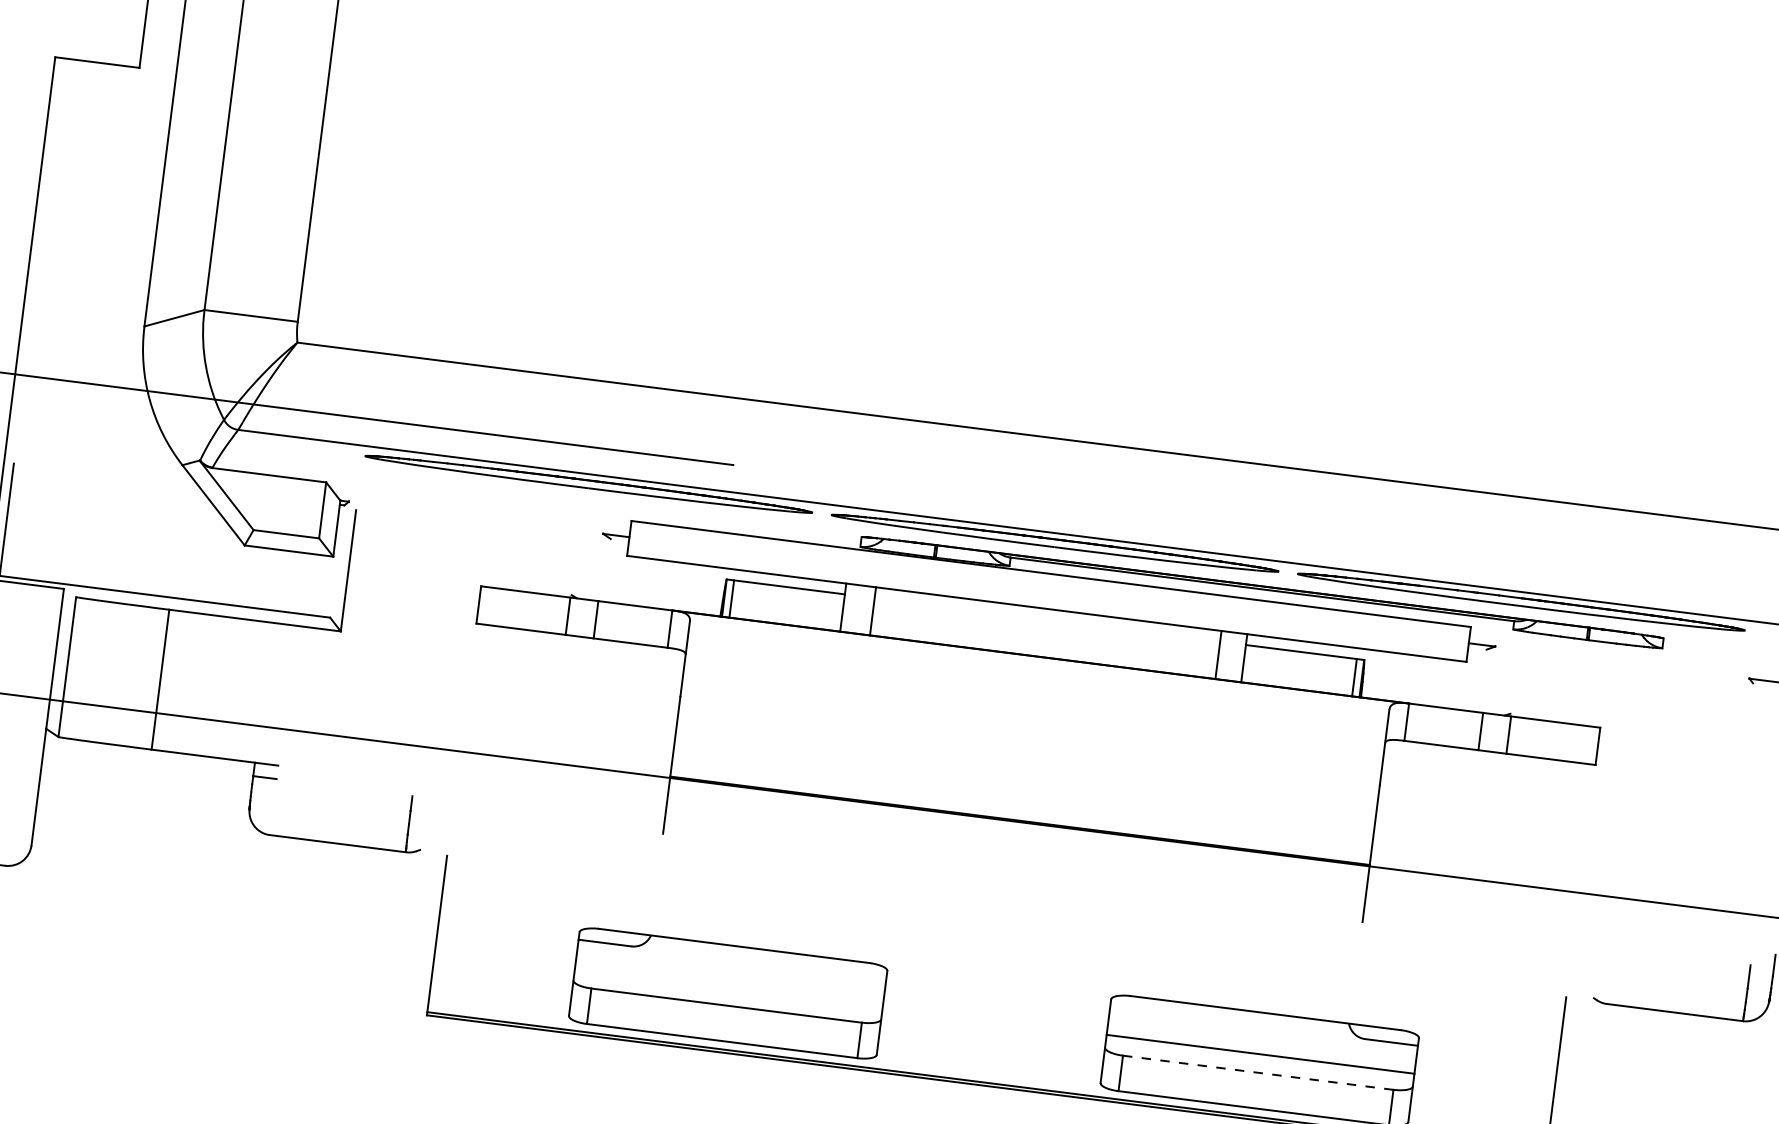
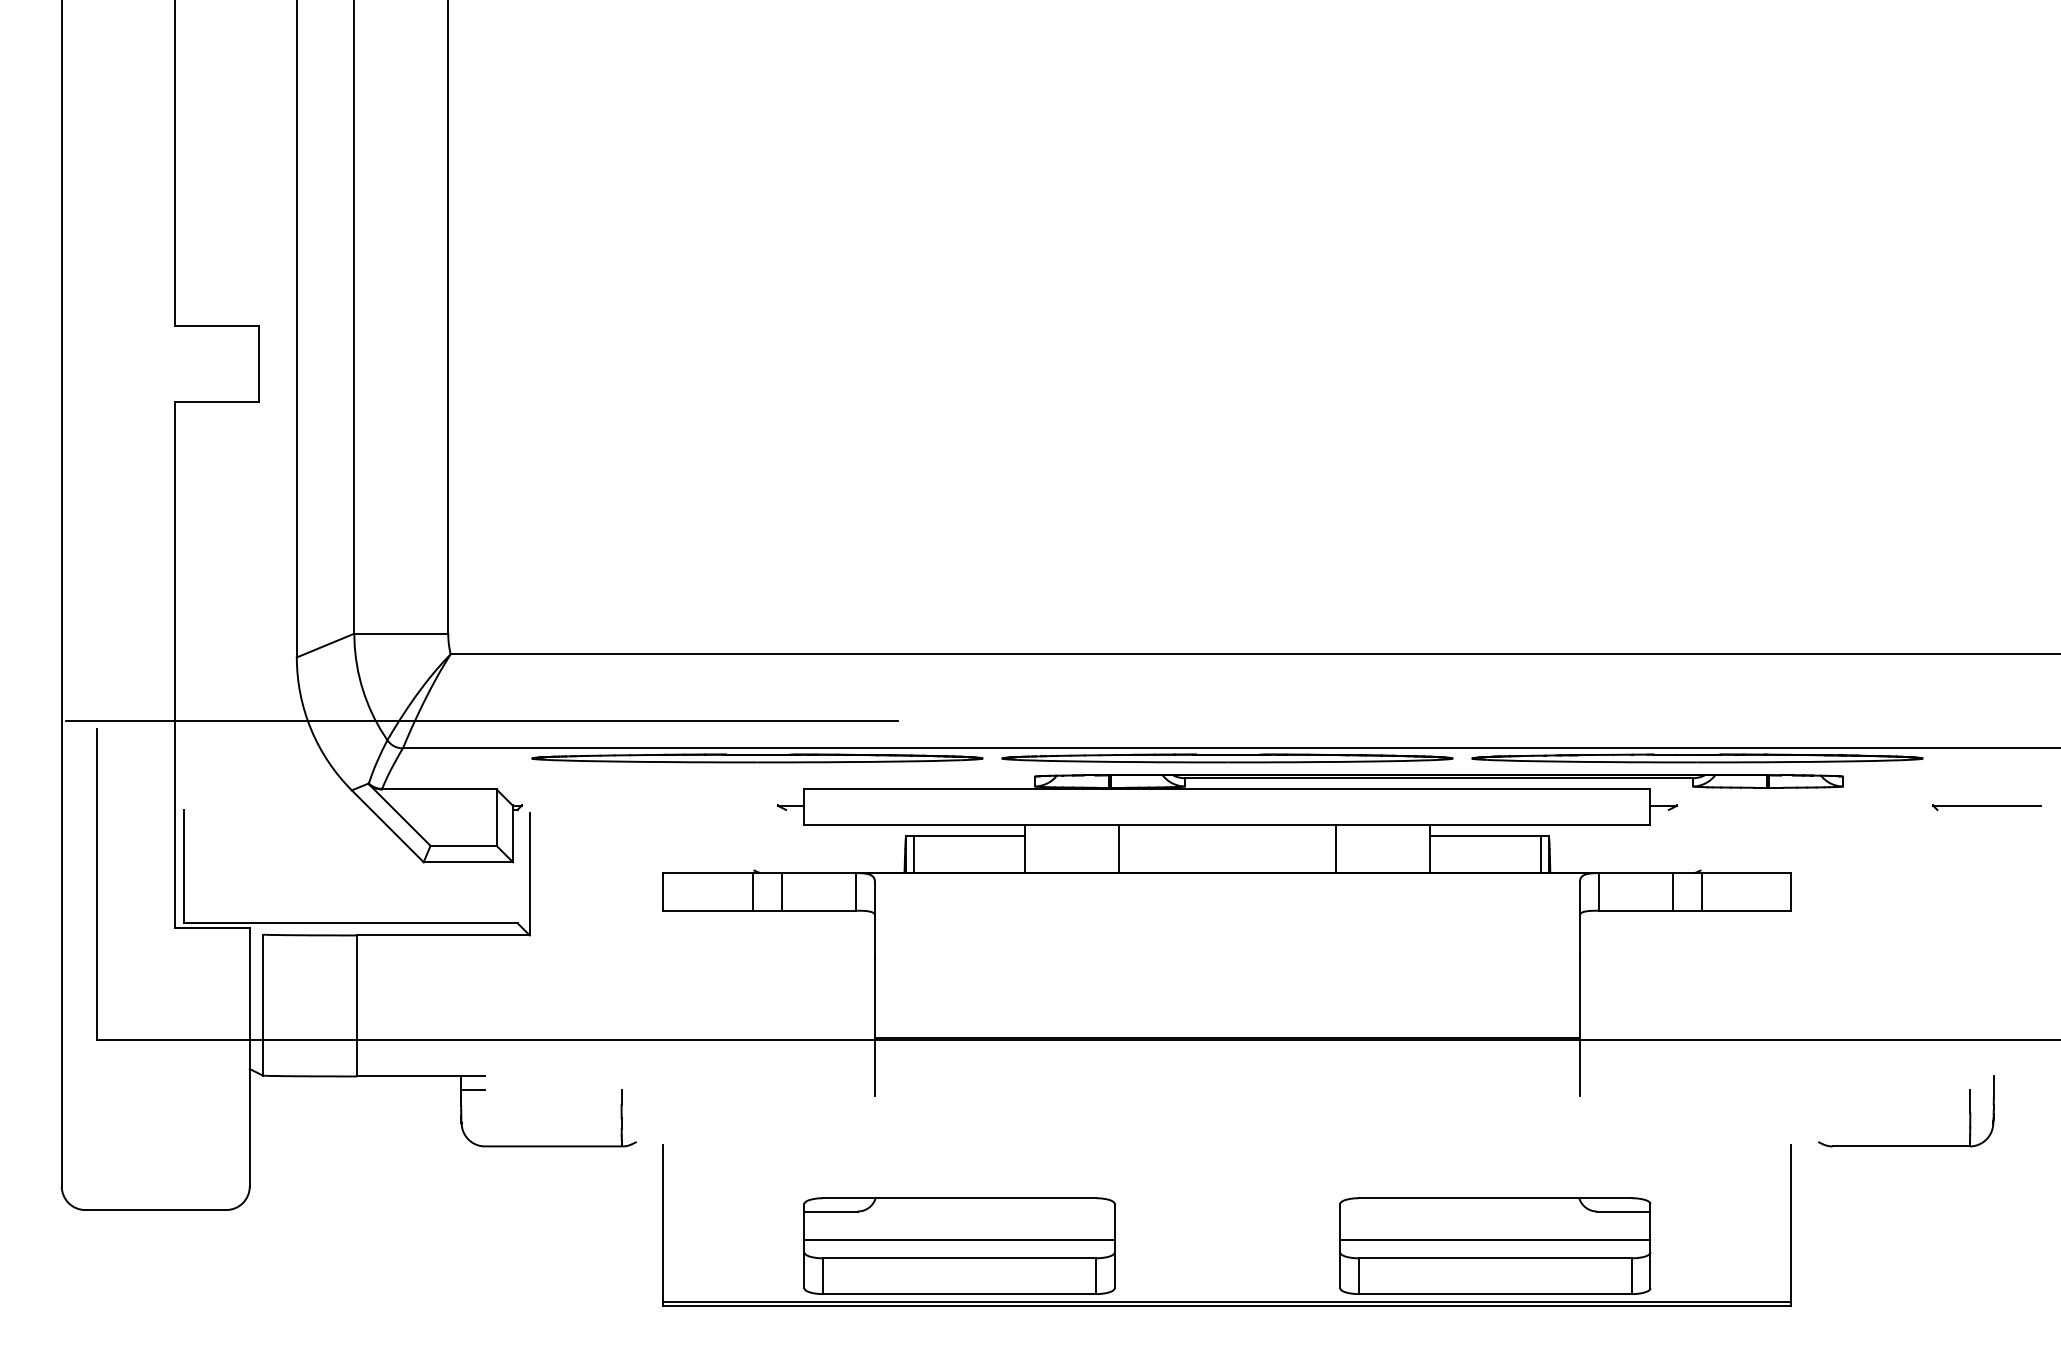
line: (873, 611) -> (1119, 848), moved
line: (1218, 654) -> (1335, 848), moved
line: (728, 986) -> (959, 1239), added
line: (1257, 1072) -> (1494, 1258), dashed -> solid

